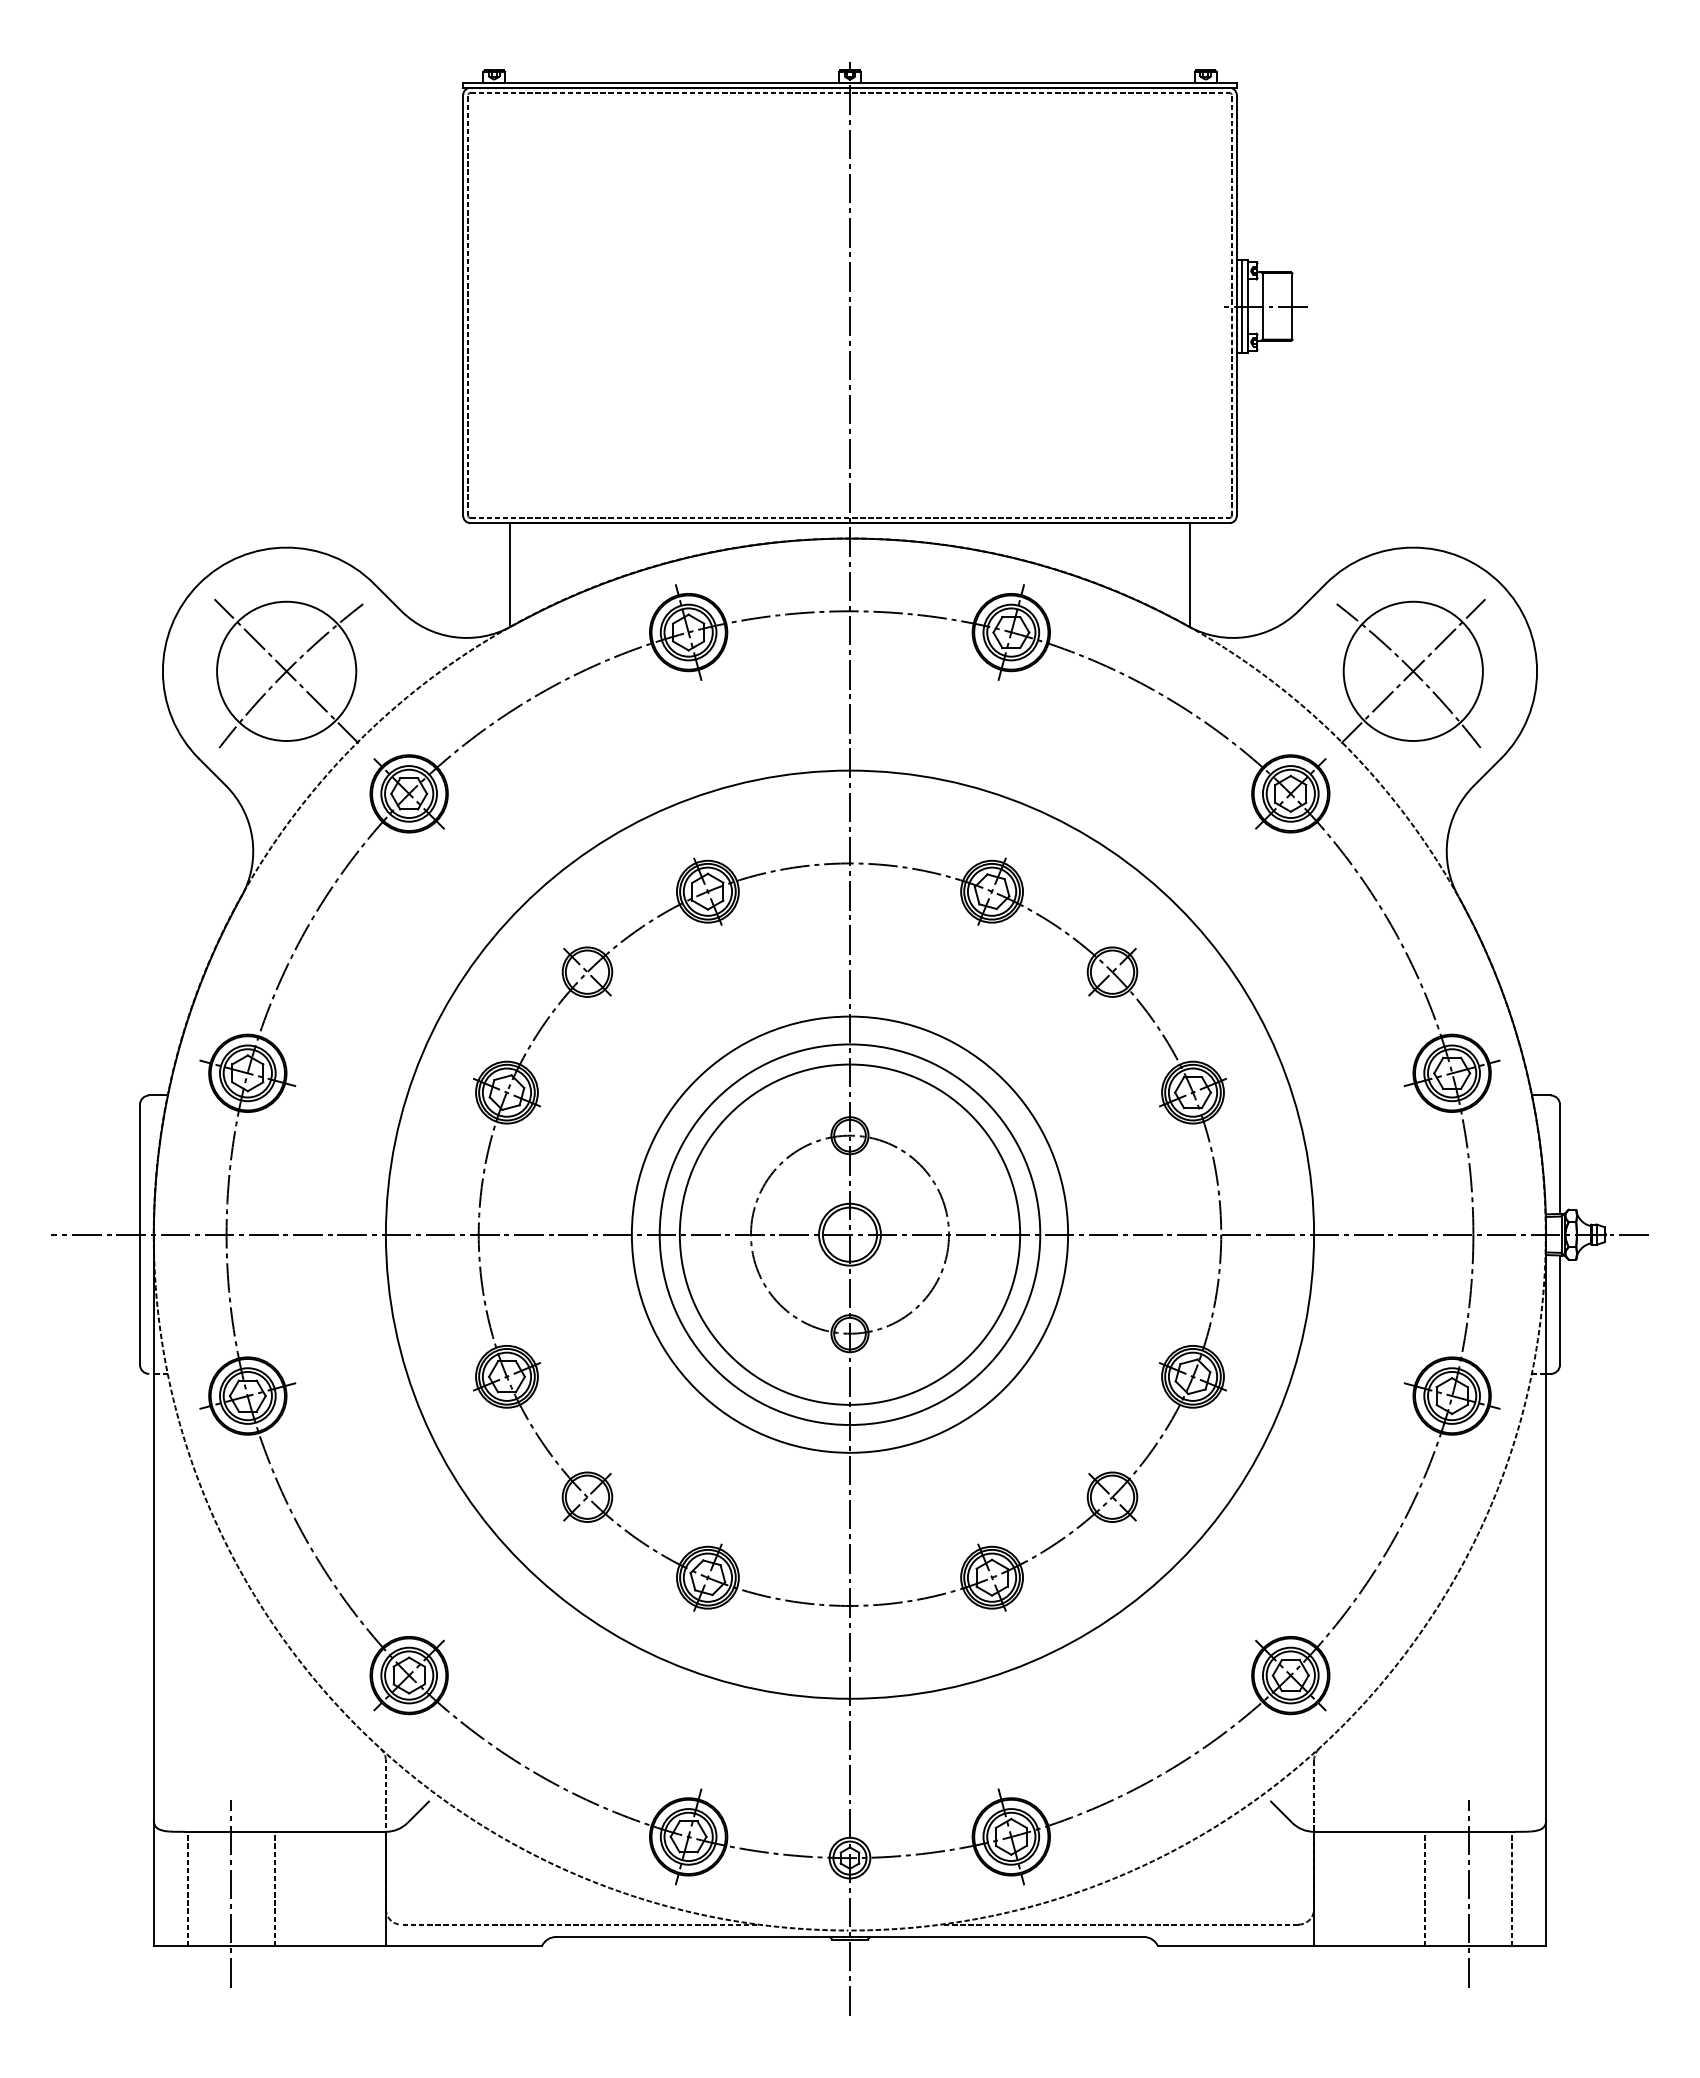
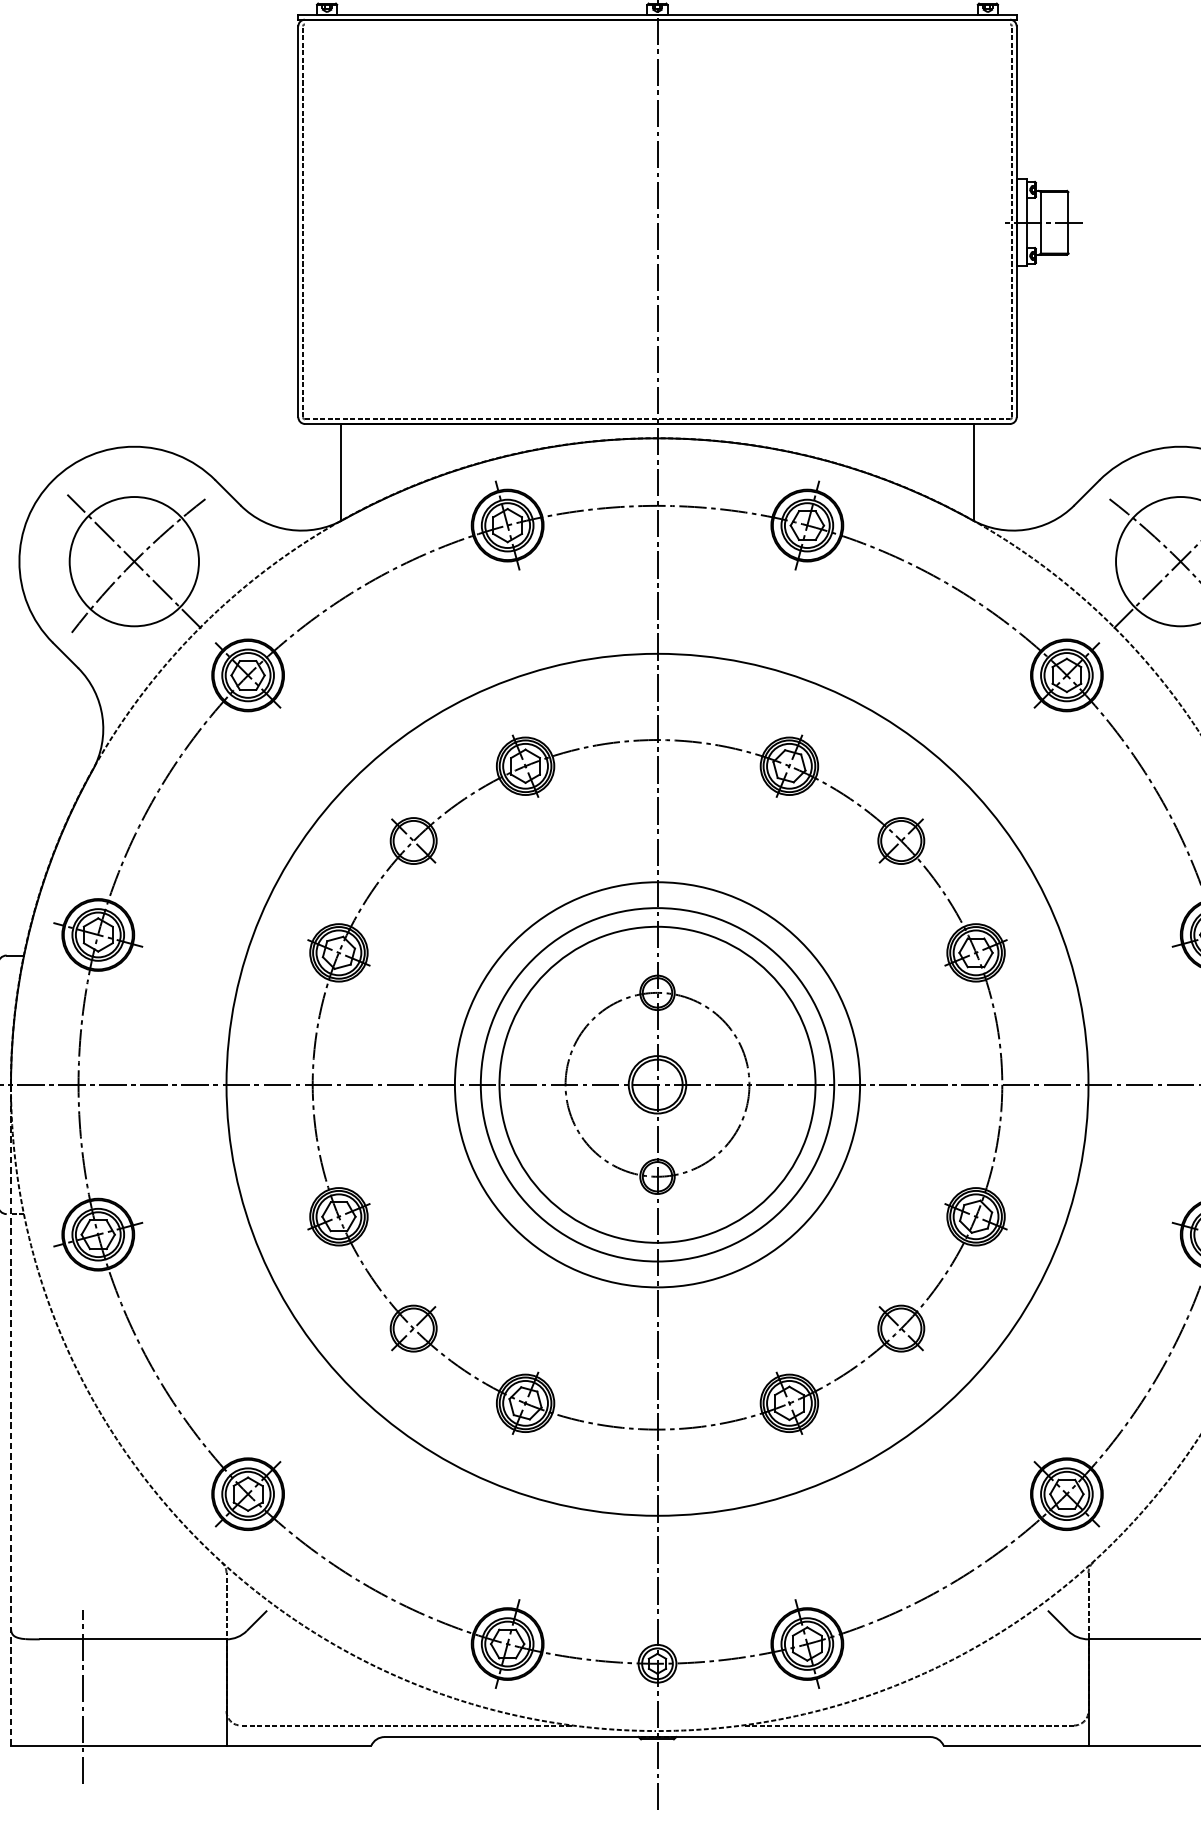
line: (849, 92) -> (657, 24), removed
line: (1241, 306) -> (1021, 222), removed
line: (153, 1590) -> (10, 1415), solid -> dashed
line: (187, 1888) -> (42, 1691), removed
line: (274, 1888) -> (123, 1691), removed
line: (1425, 1888) -> (1191, 1691), removed

